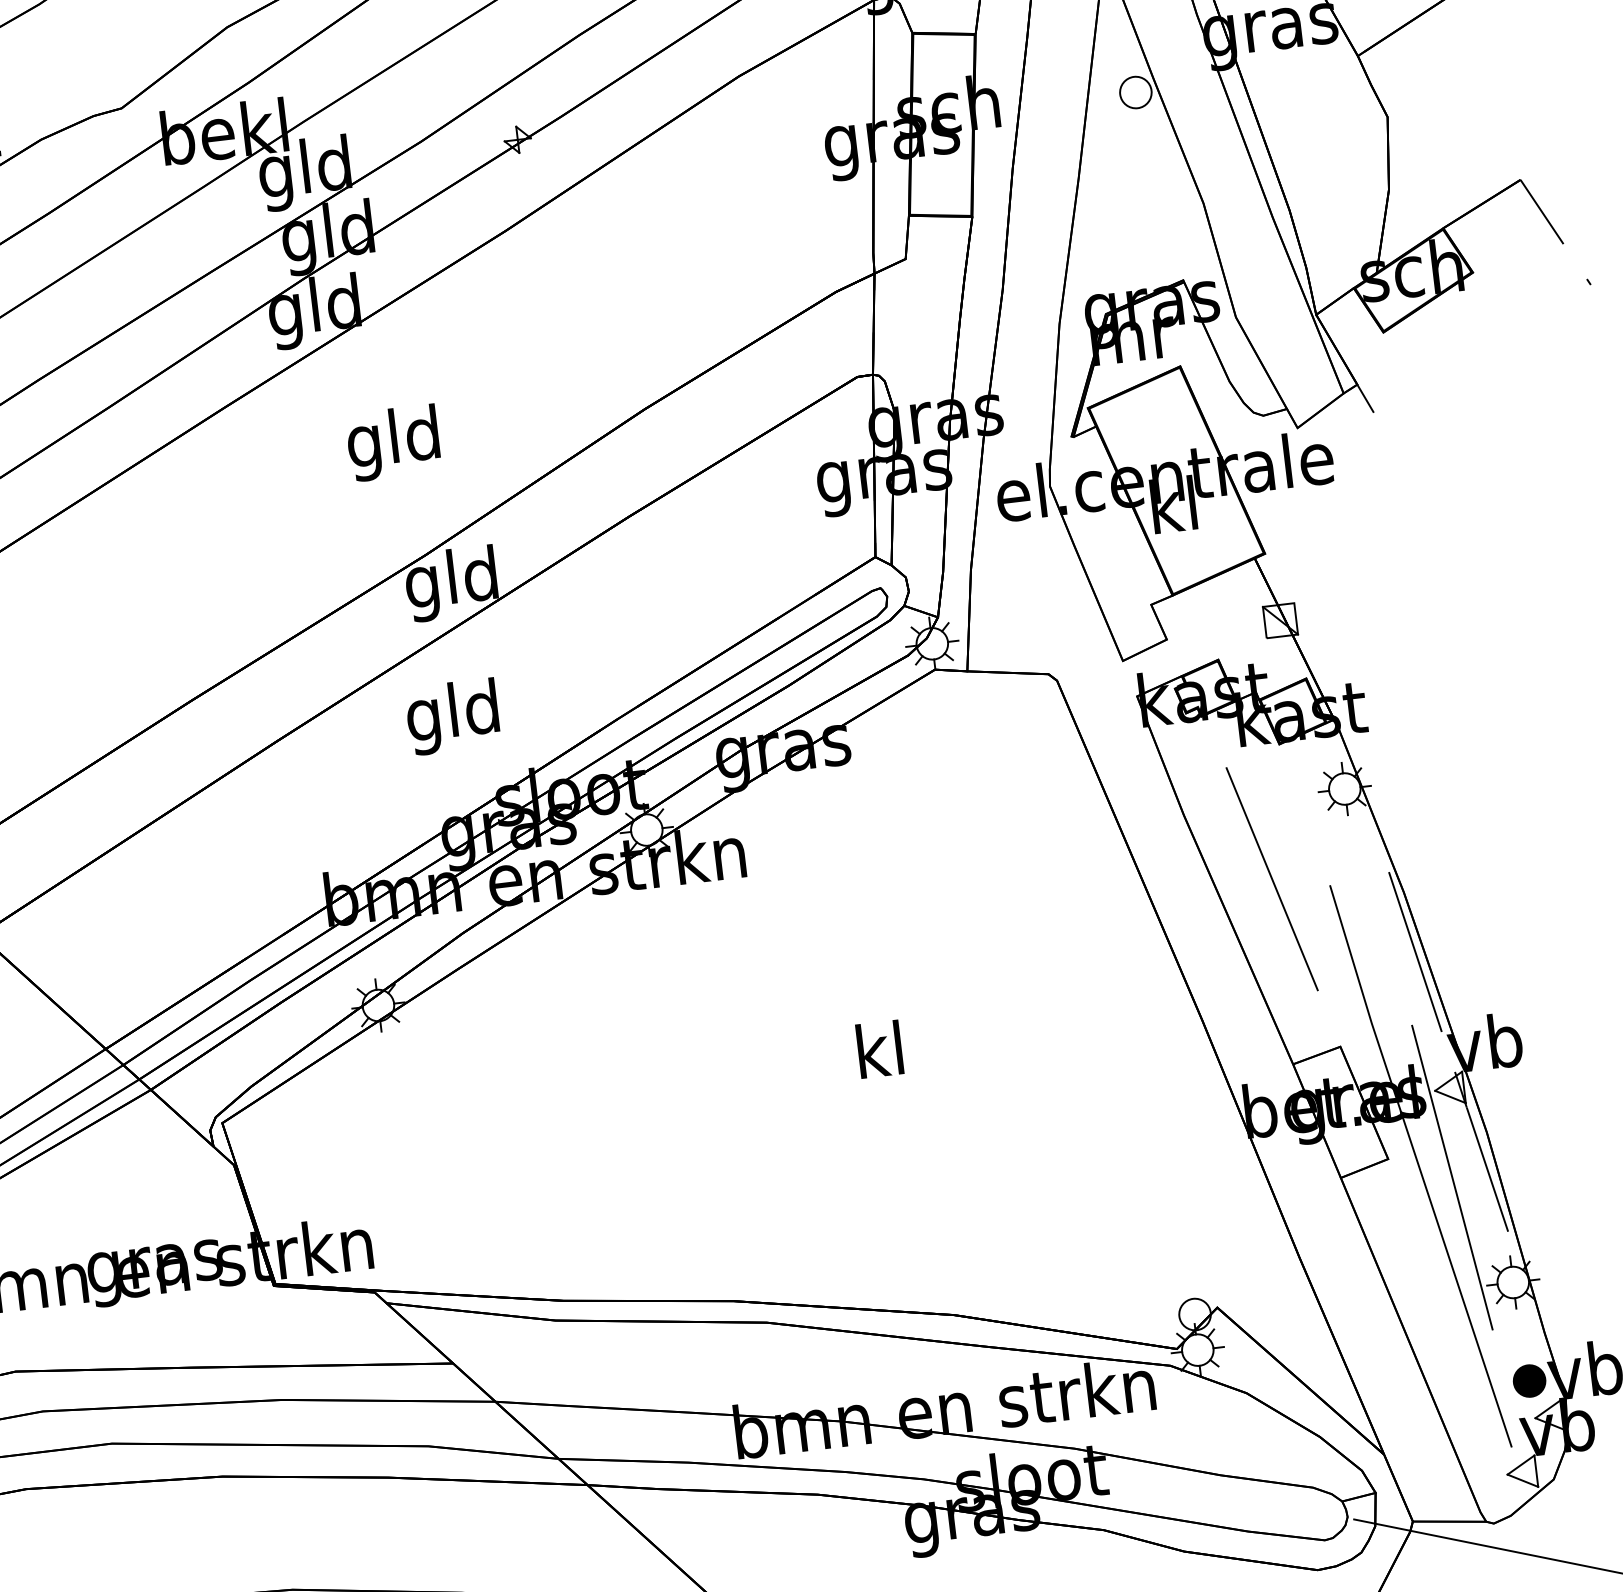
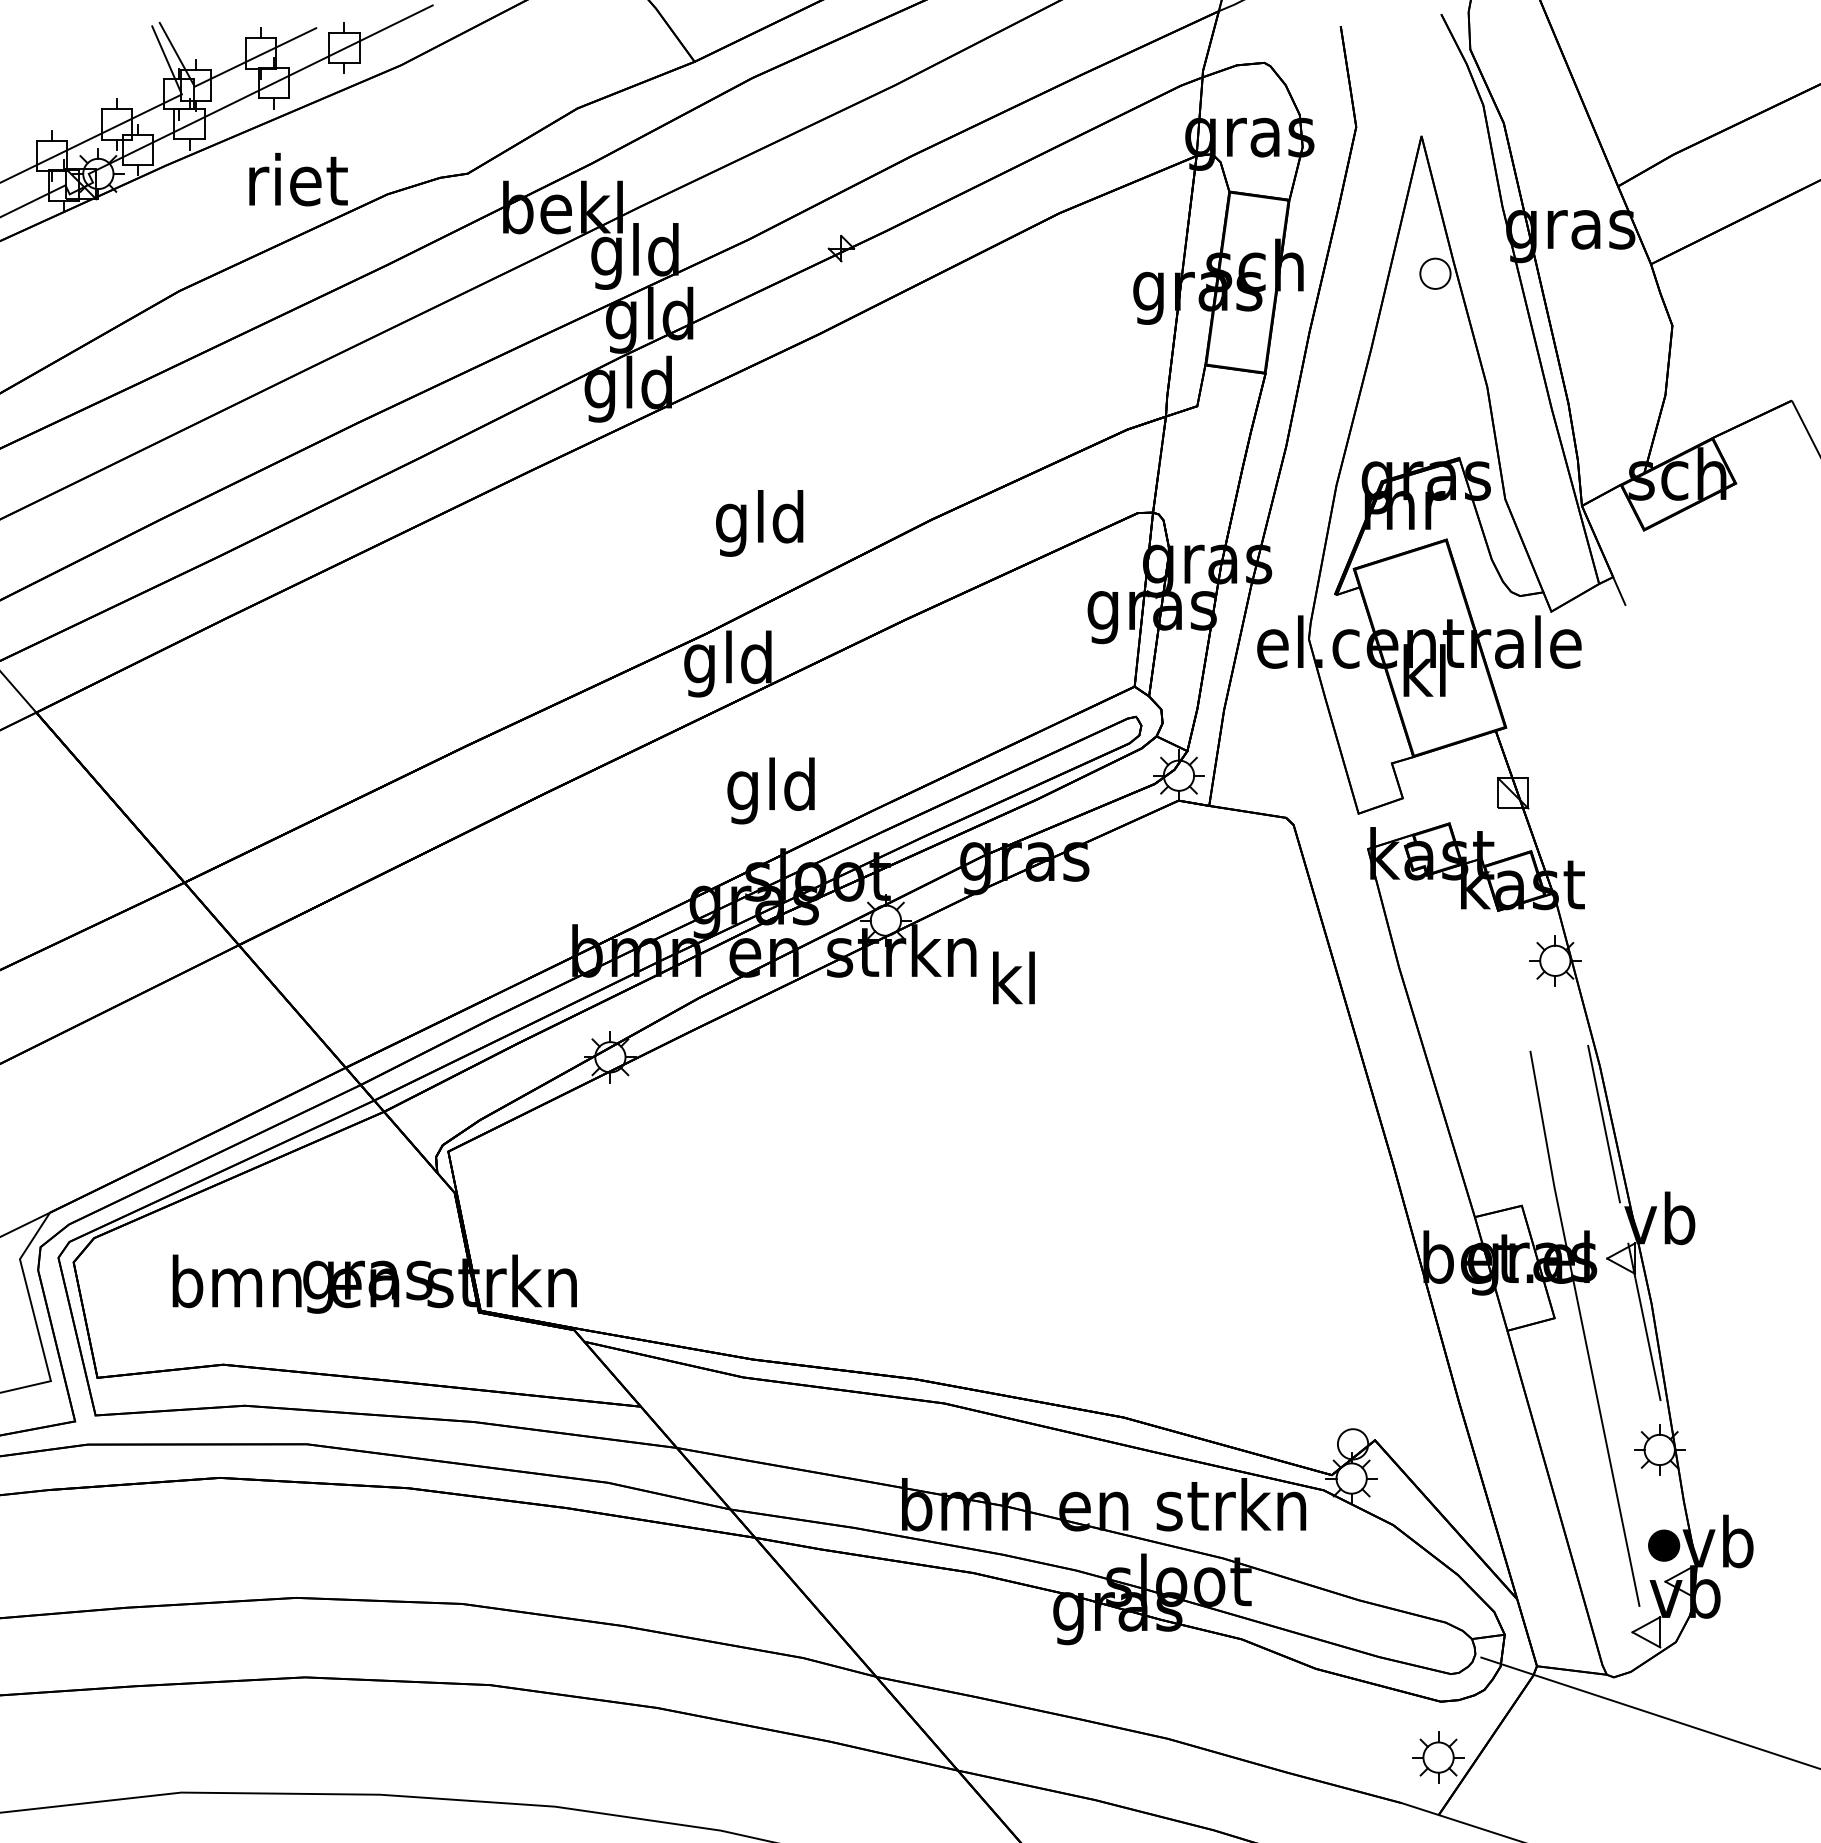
text: (393, 443) -> (759, 523), moved
text: (452, 716) -> (770, 790), moved
line: (1271, 879) -> (1475, 1038), removed
text: (879, 1048) -> (1013, 977), moved
line: (1452, 1177) -> (1613, 1343), removed

